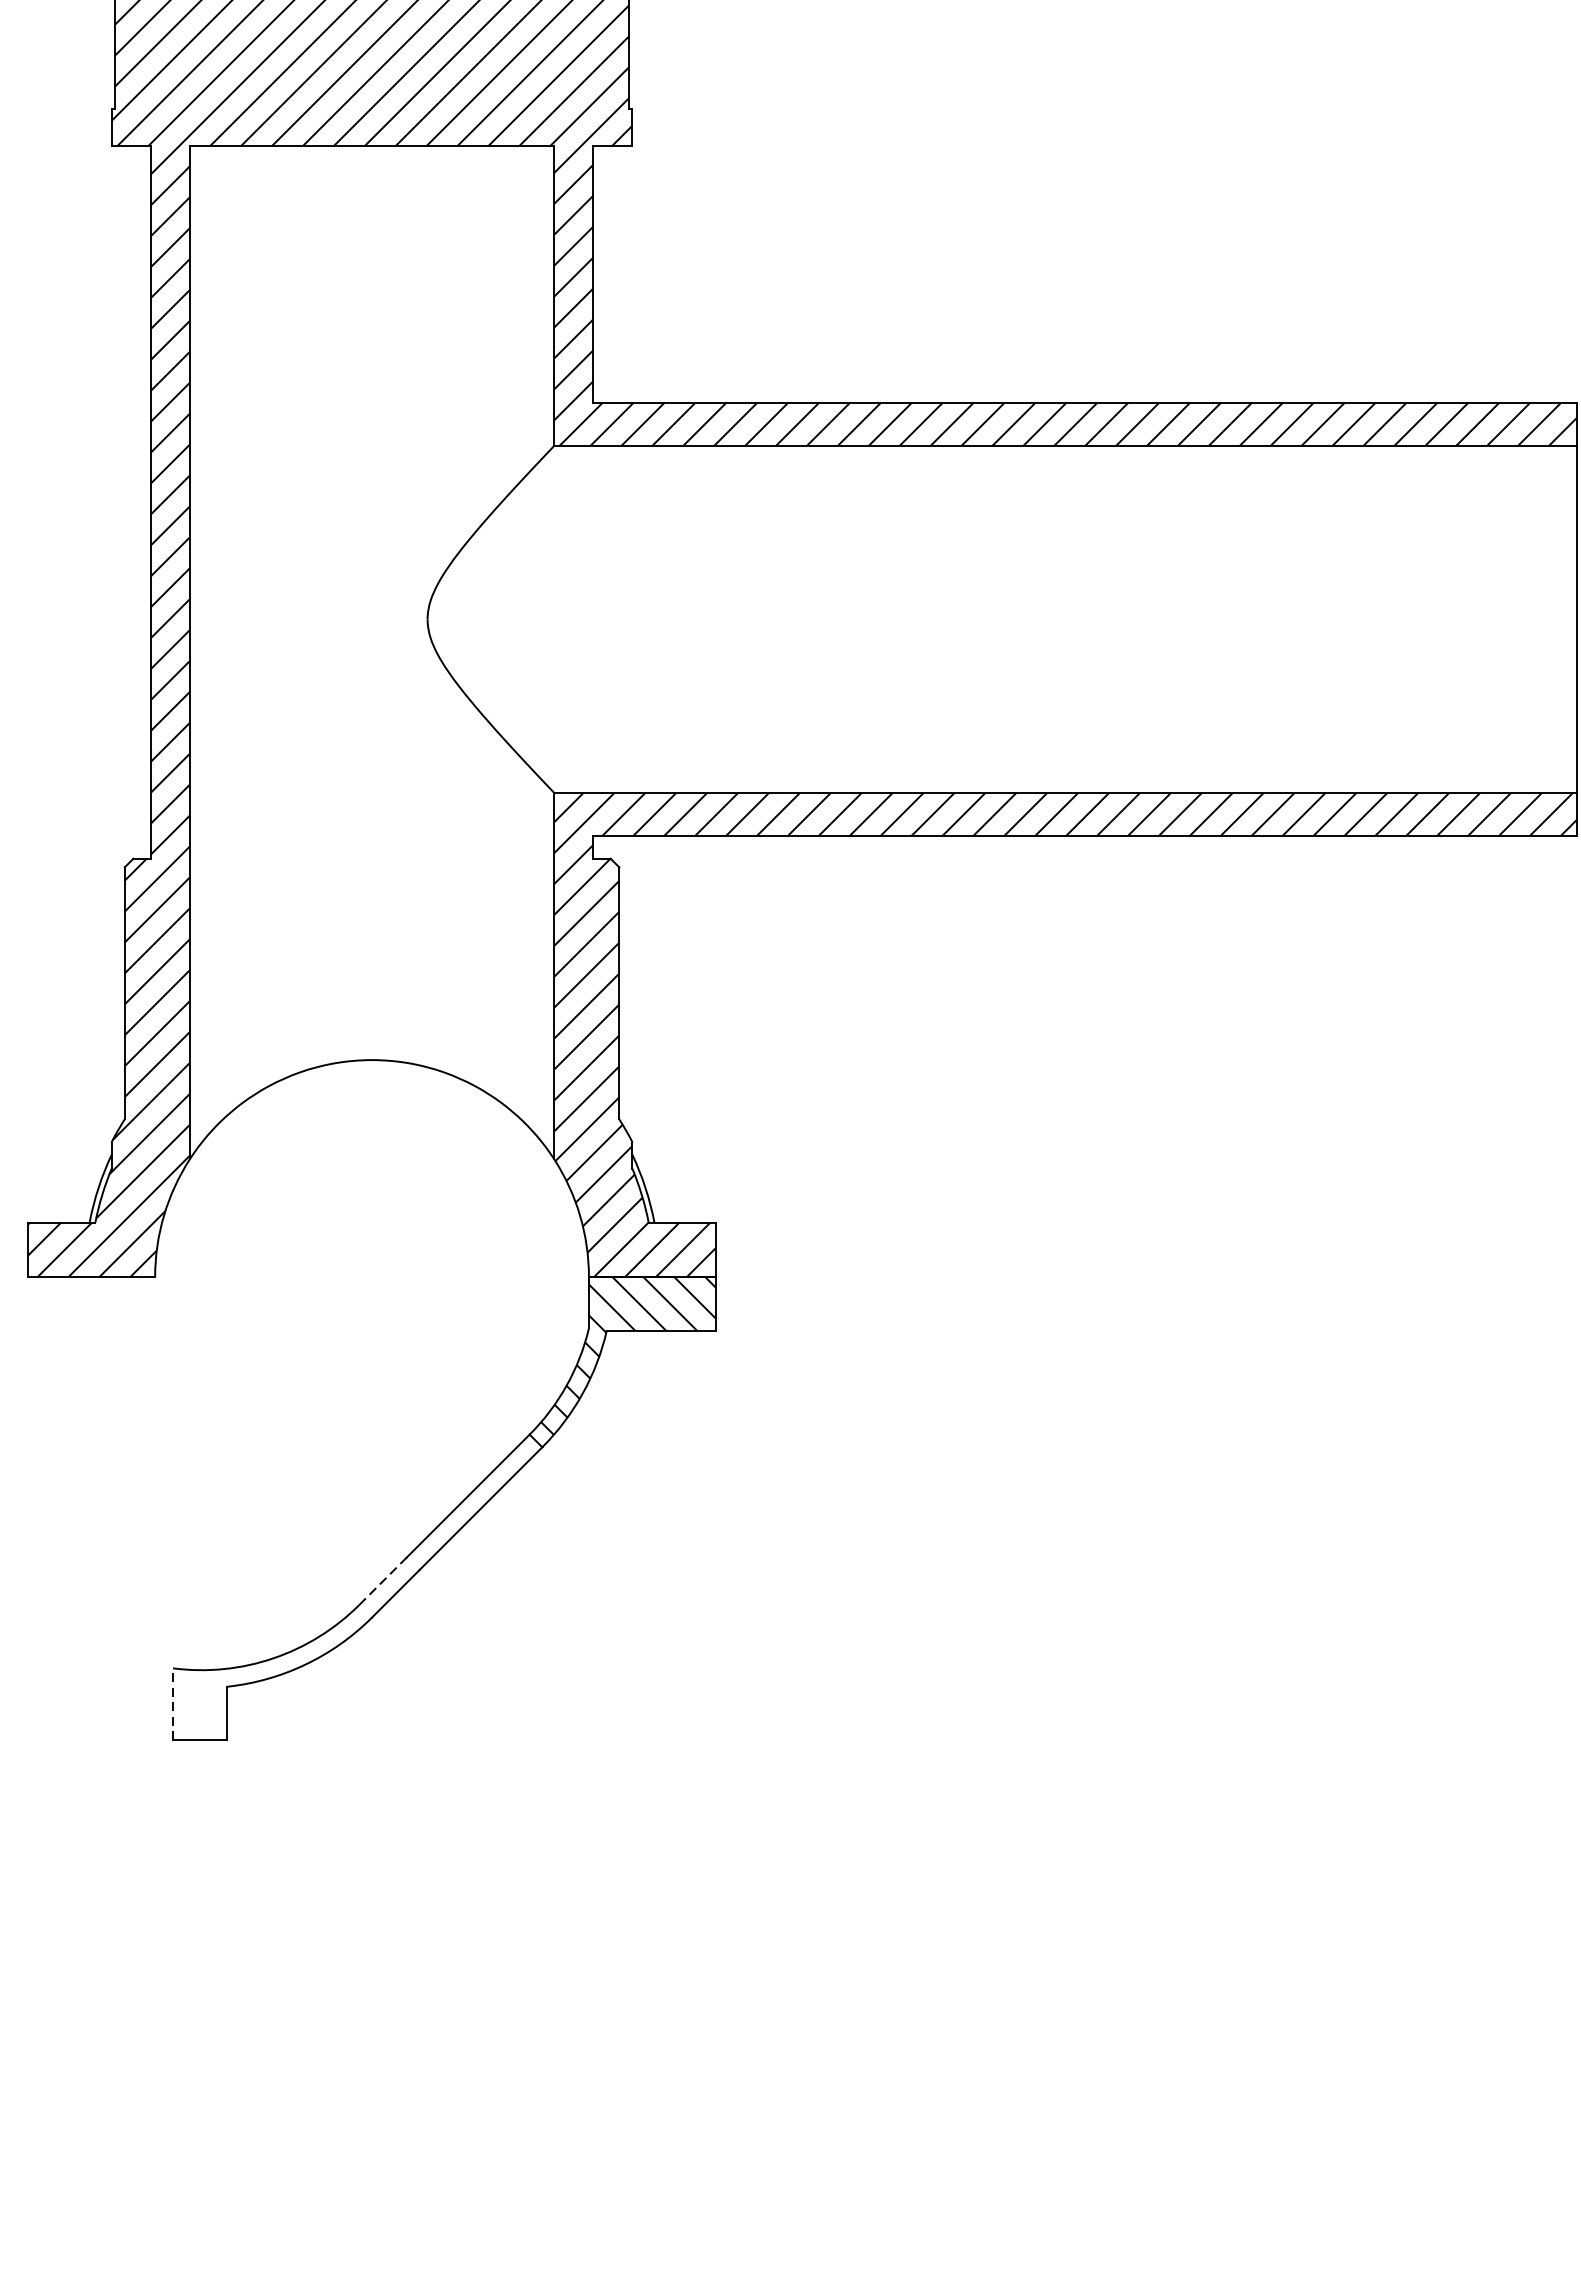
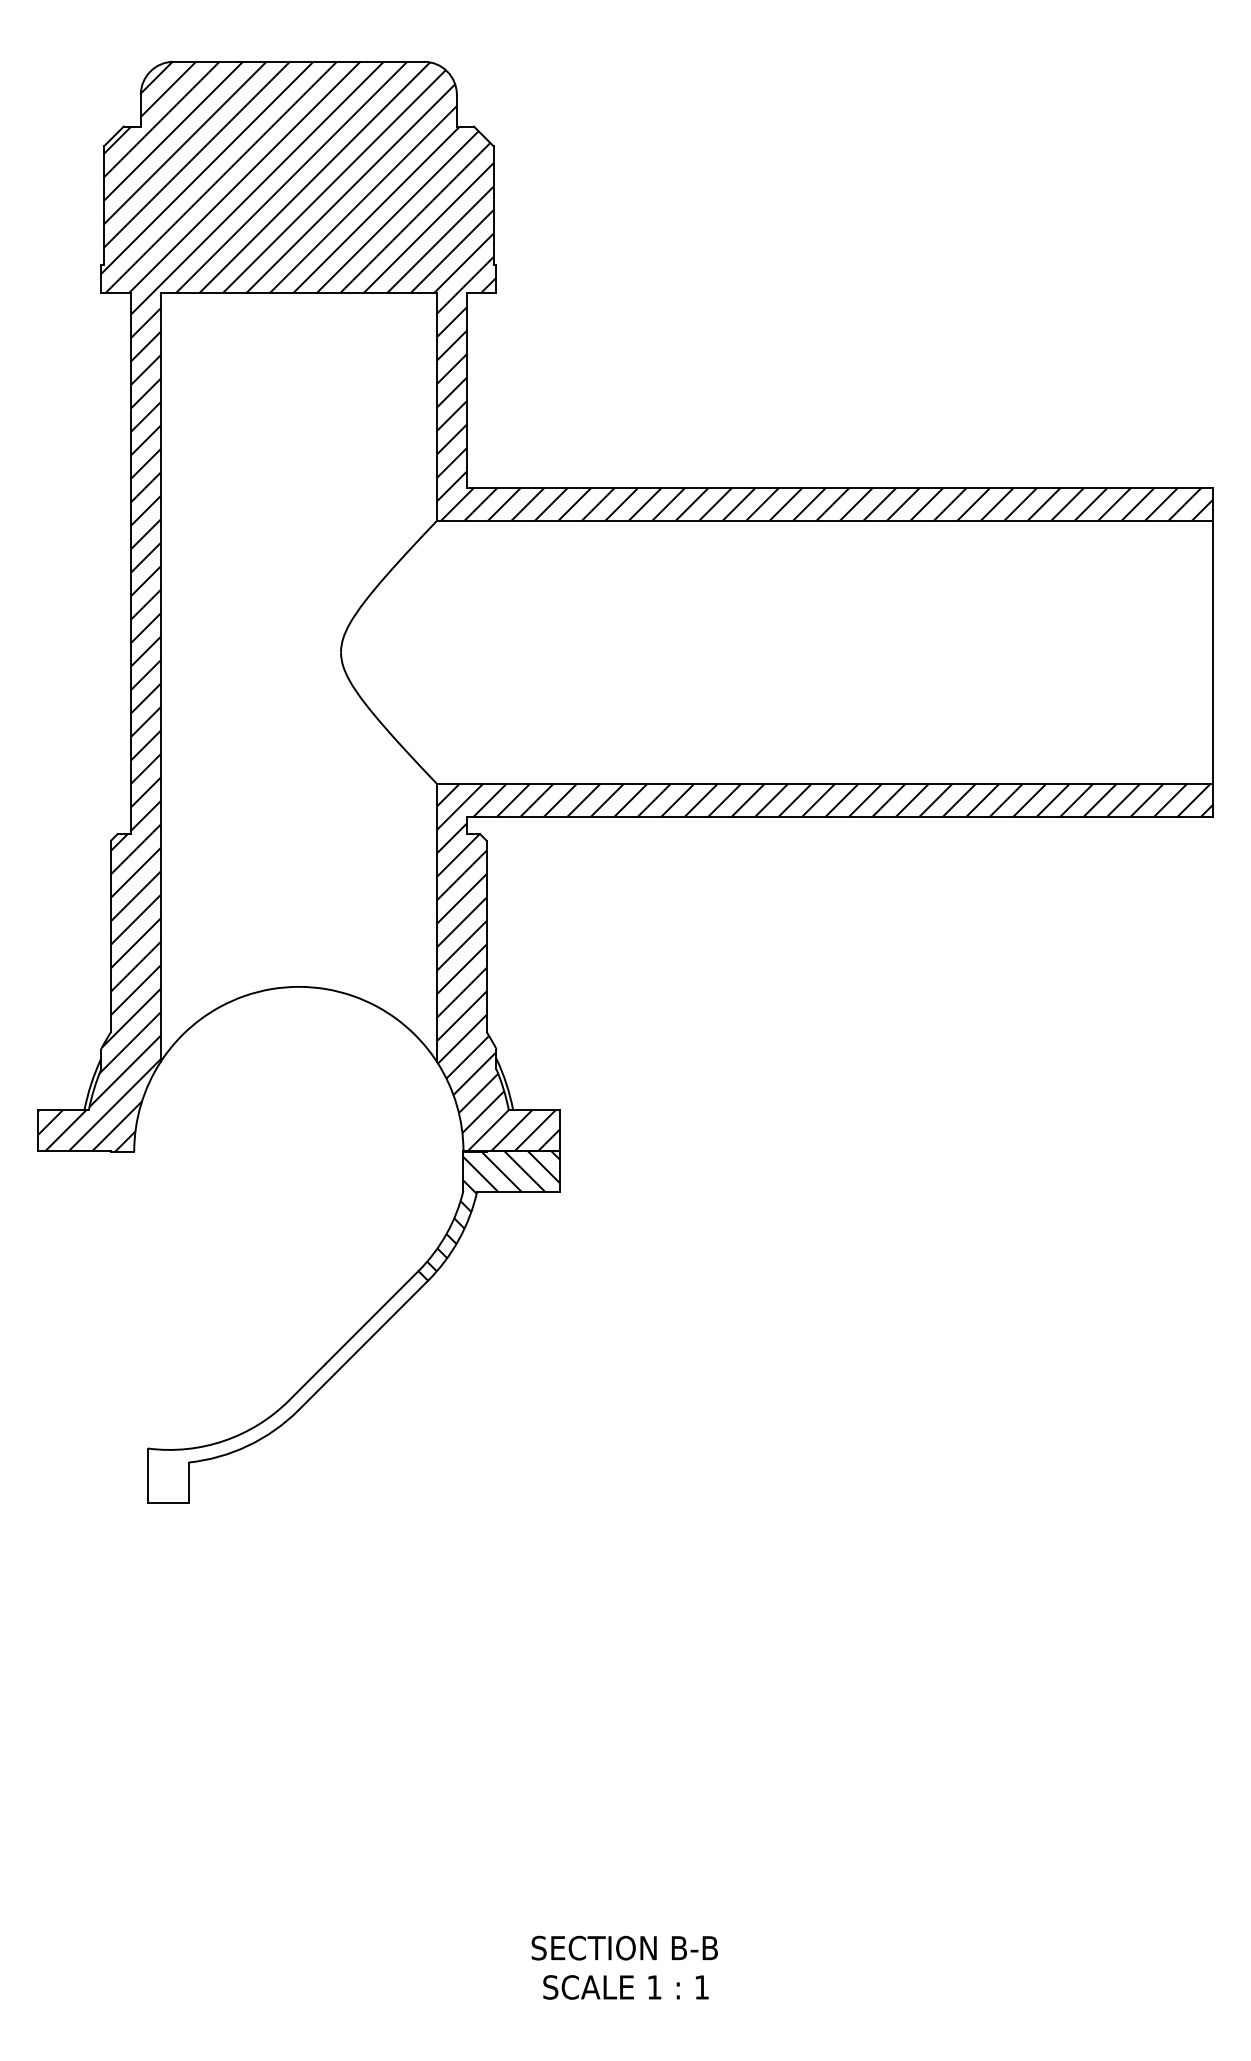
line: (383, 1581) -> (307, 1382), dashed -> solid
line: (172, 1703) -> (147, 1475), dashed -> solid

